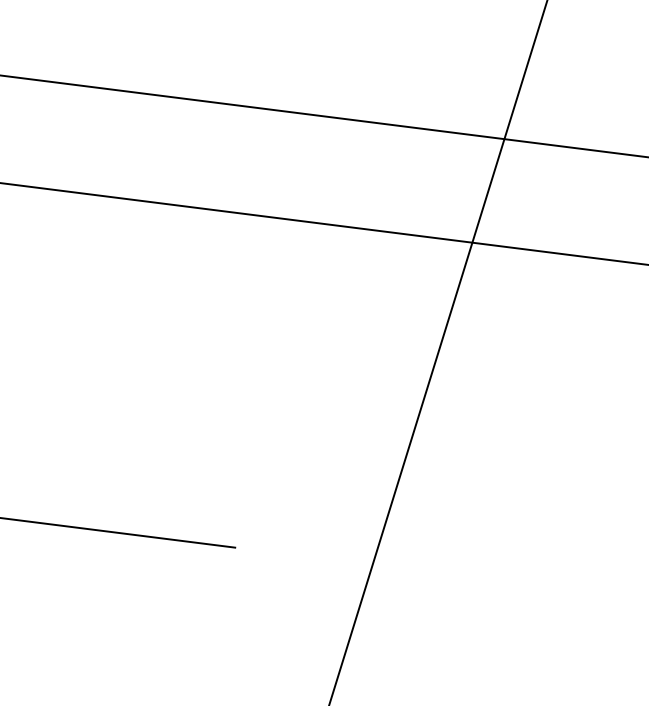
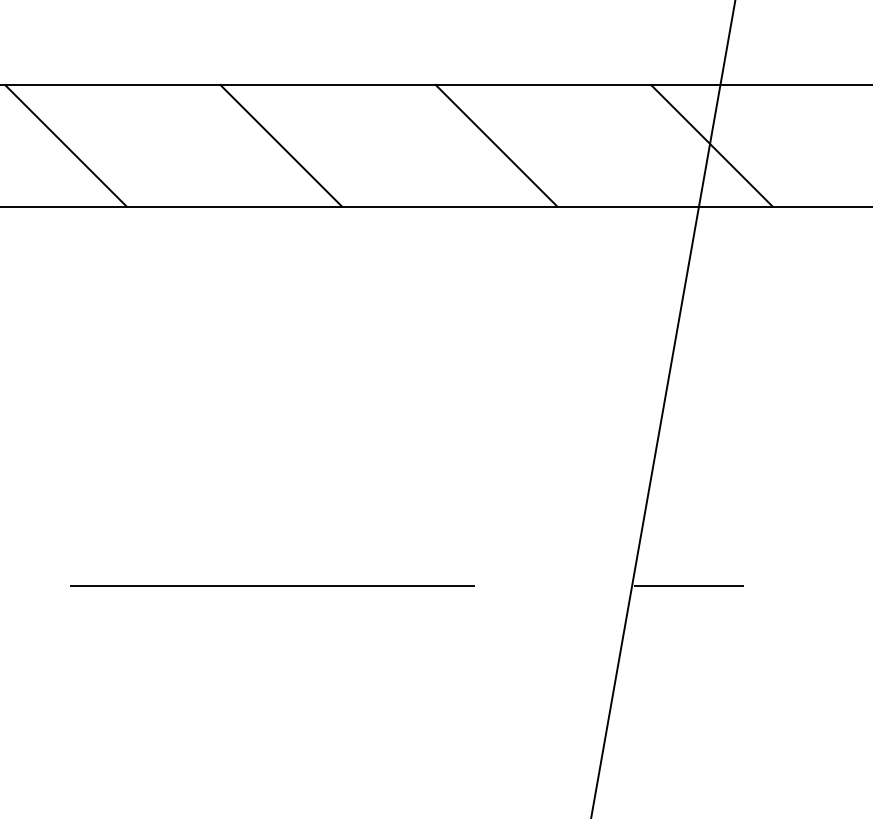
line: (116, 143) -> (281, 145), added
line: (303, 167) -> (496, 145), added
line: (490, 190) -> (711, 145), added
line: (421, 570) -> (688, 585), added

